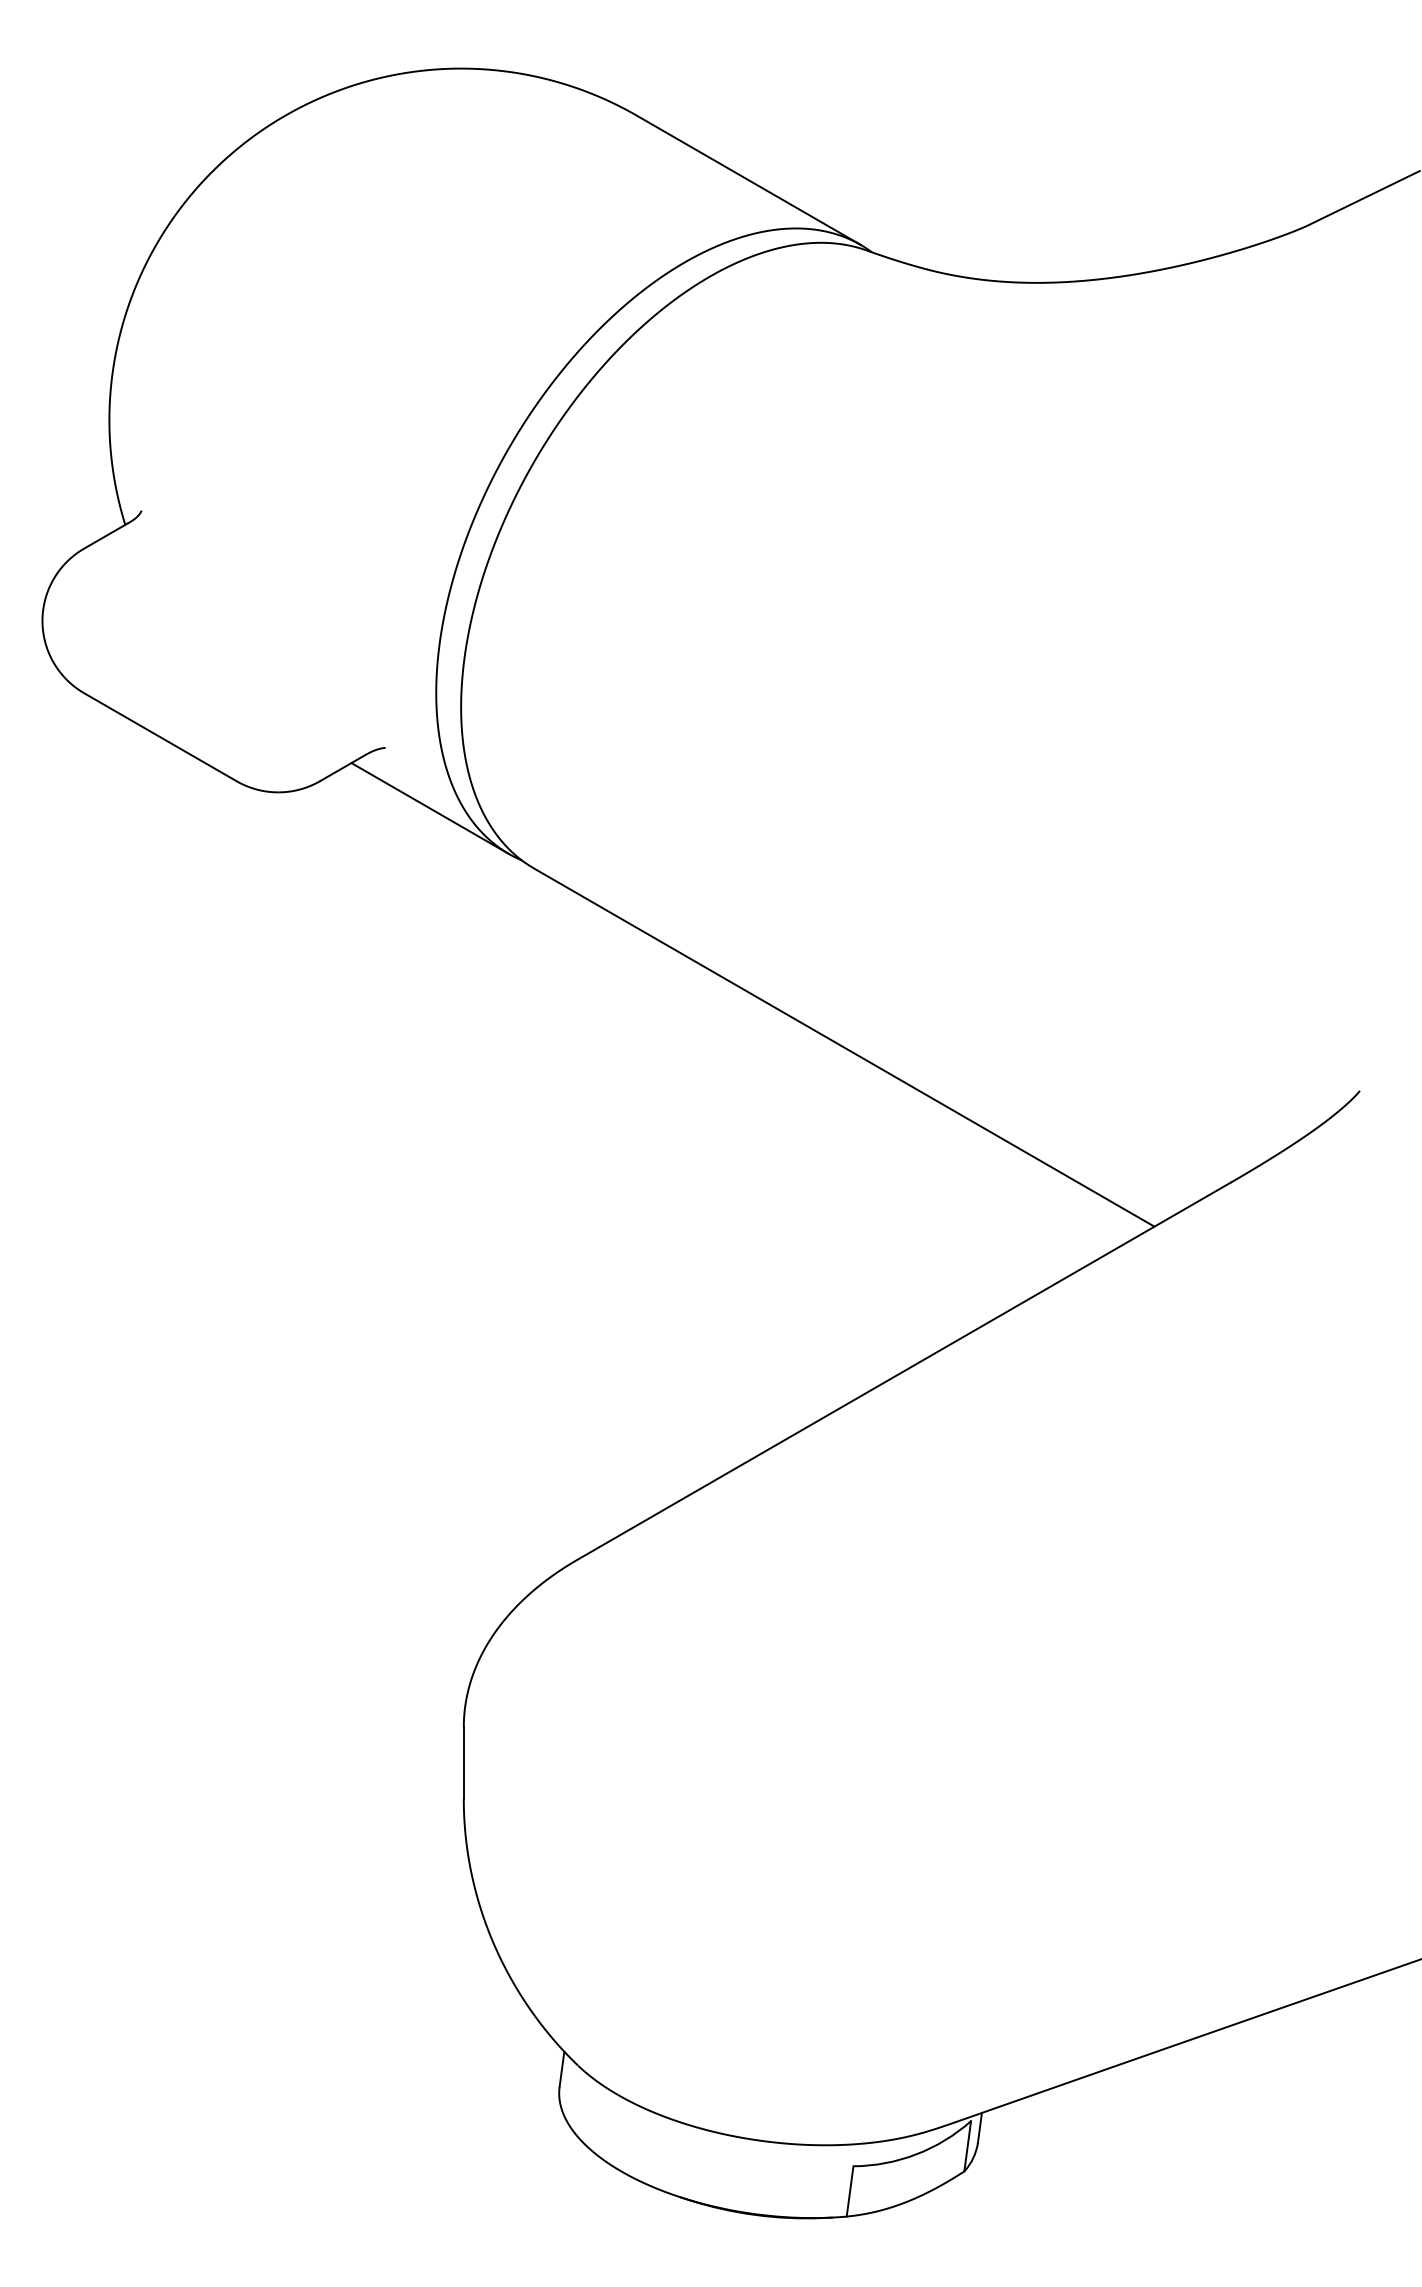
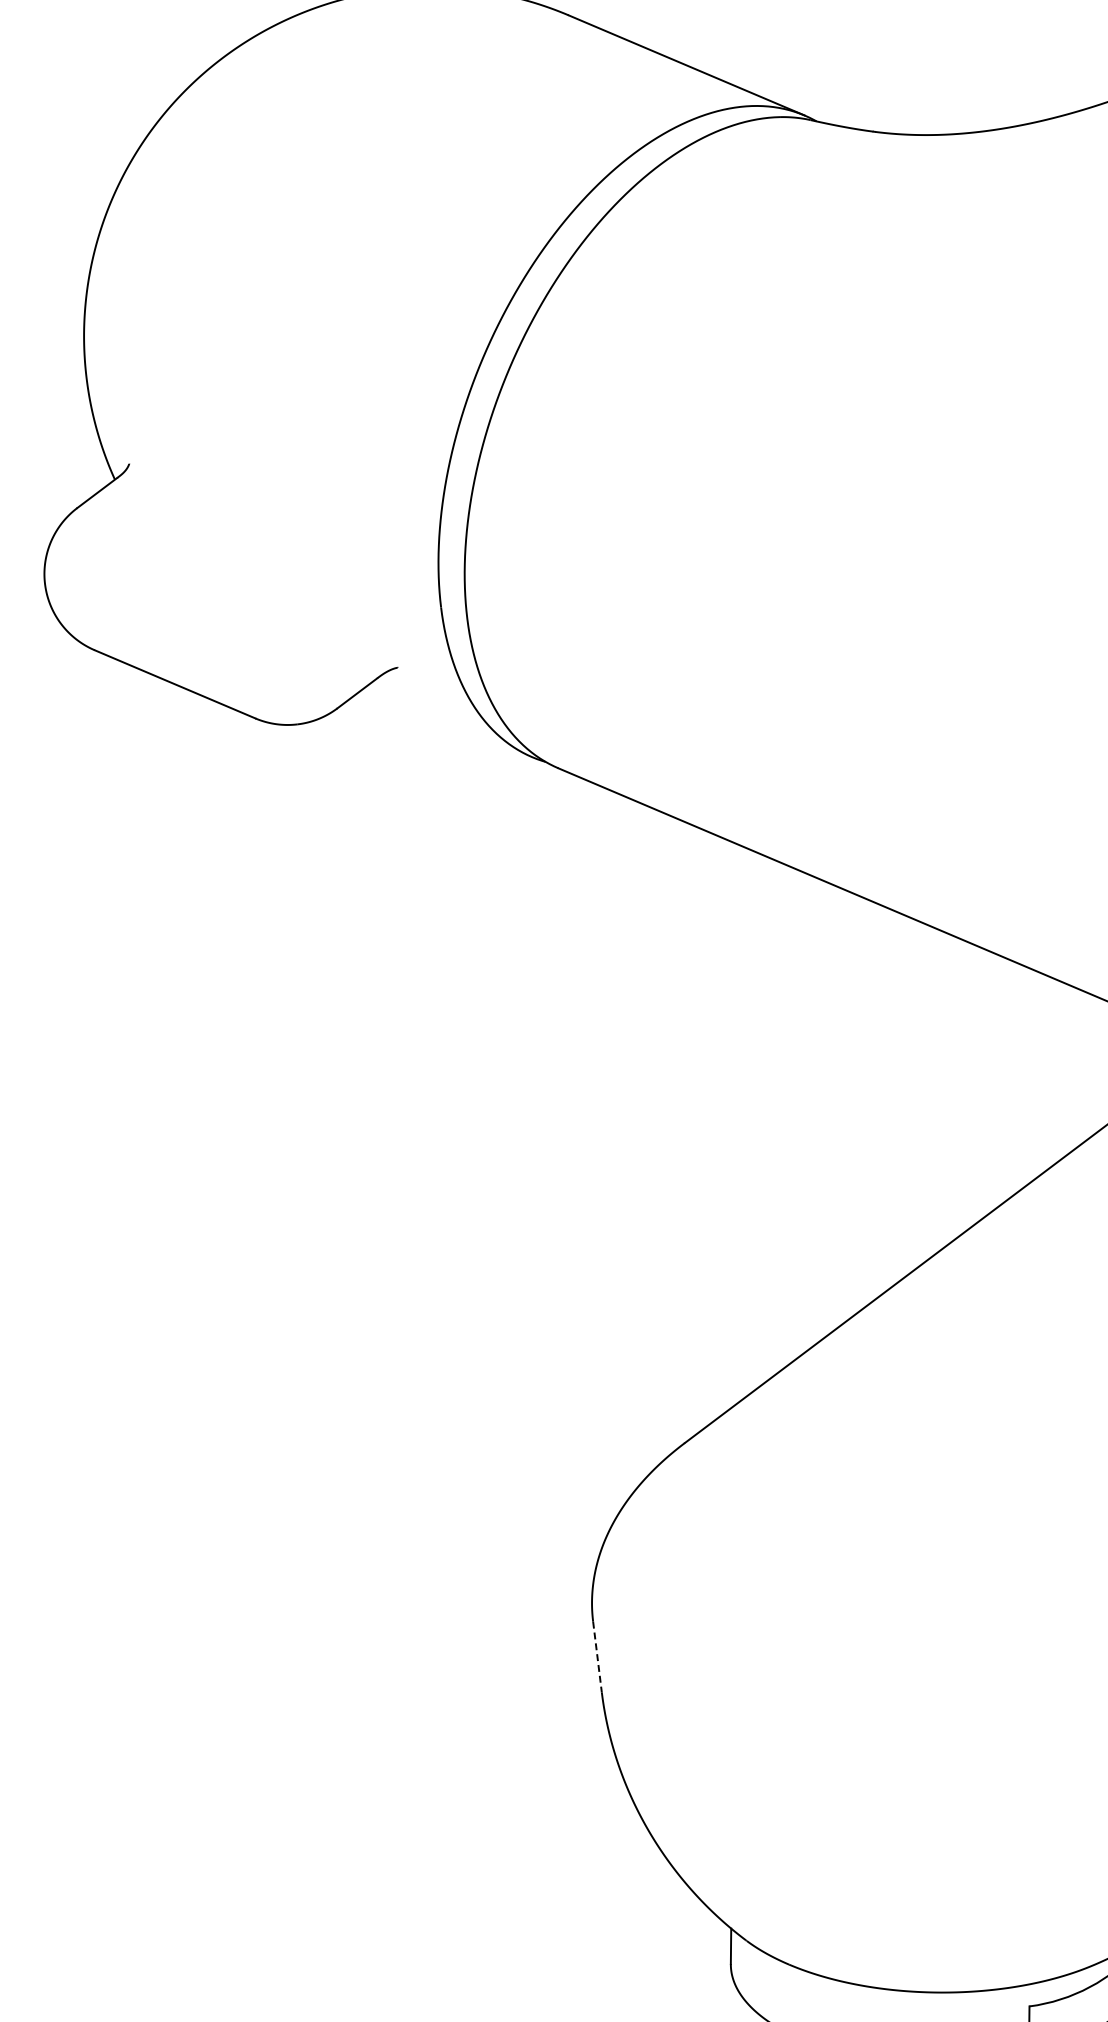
line: (430, 808) -> (449, 721), removed
line: (463, 1763) -> (597, 1657), solid -> dashed

